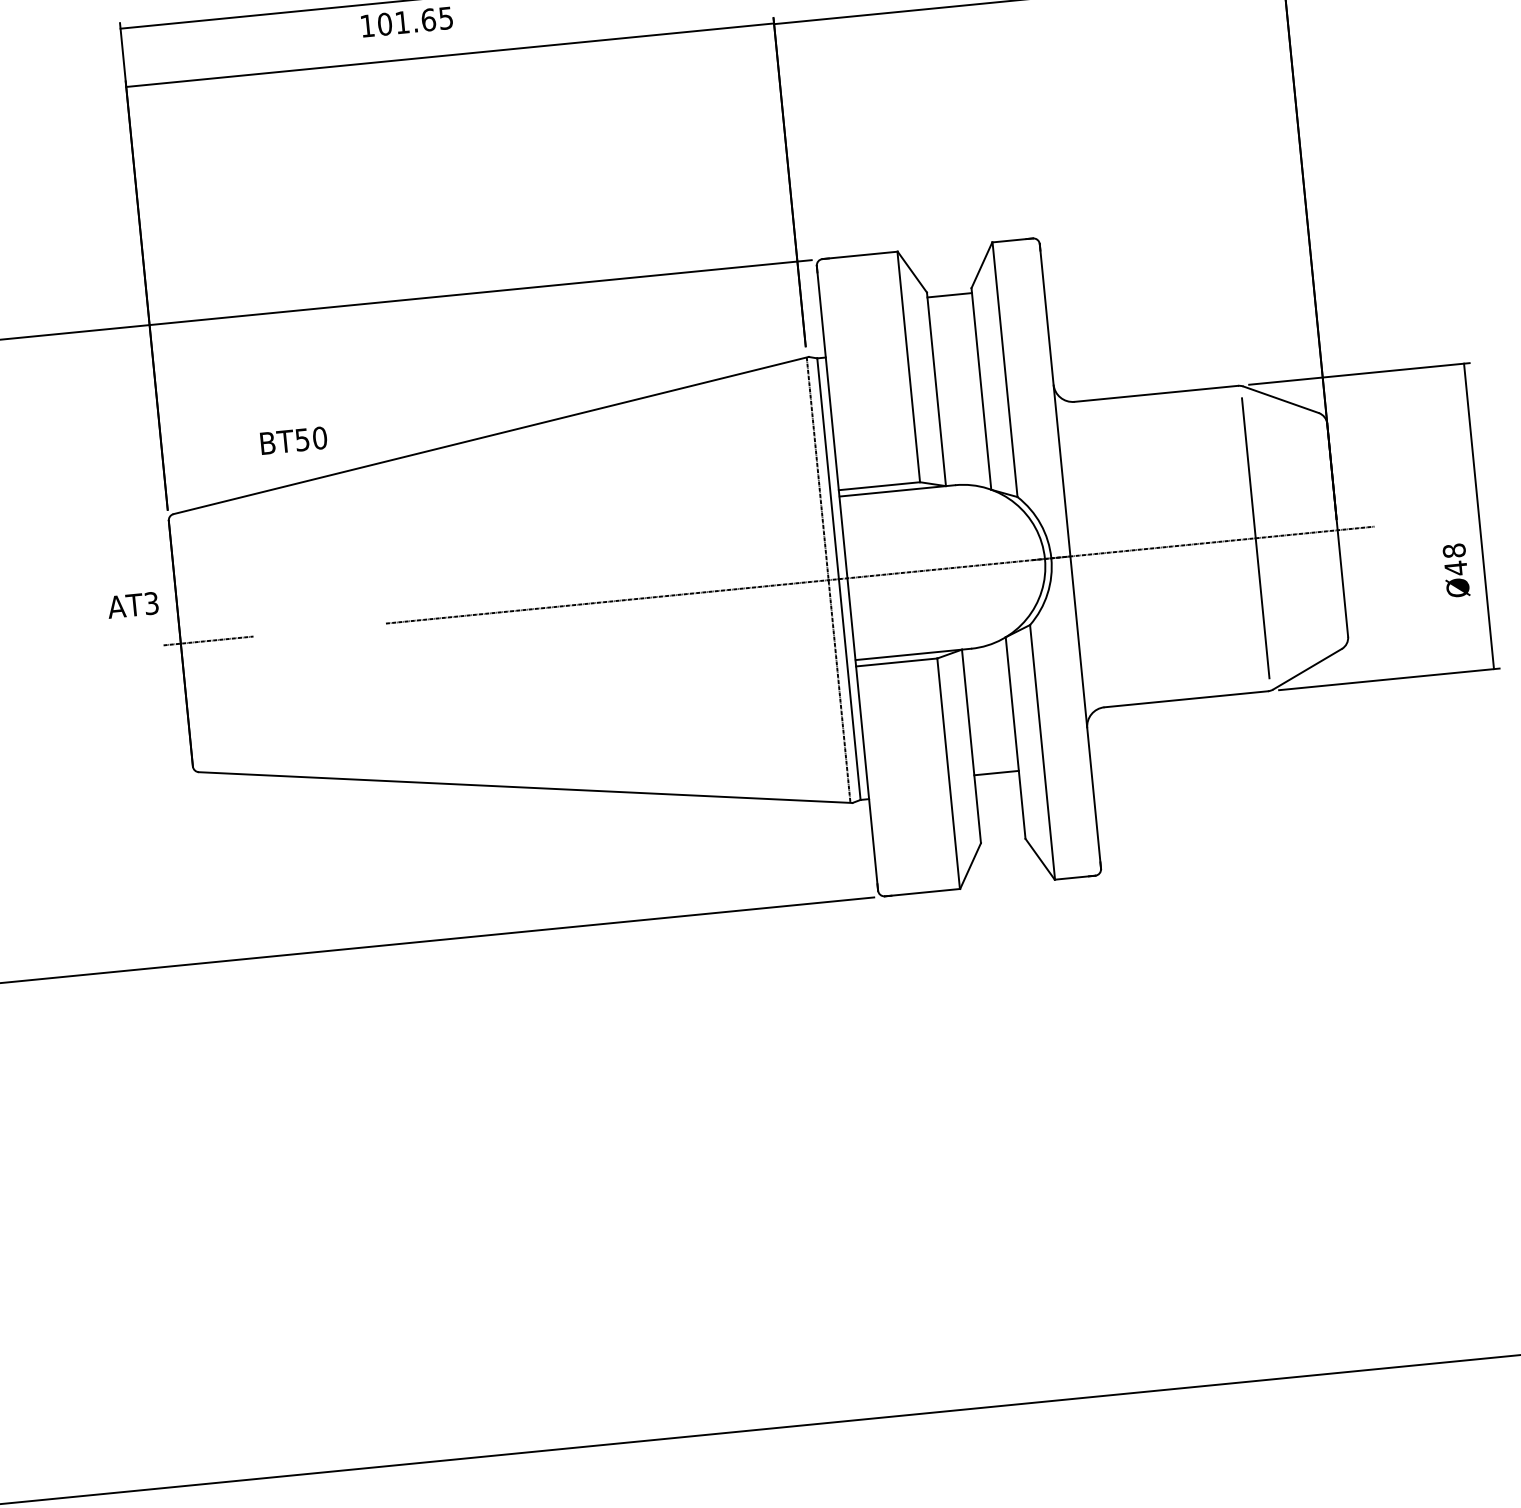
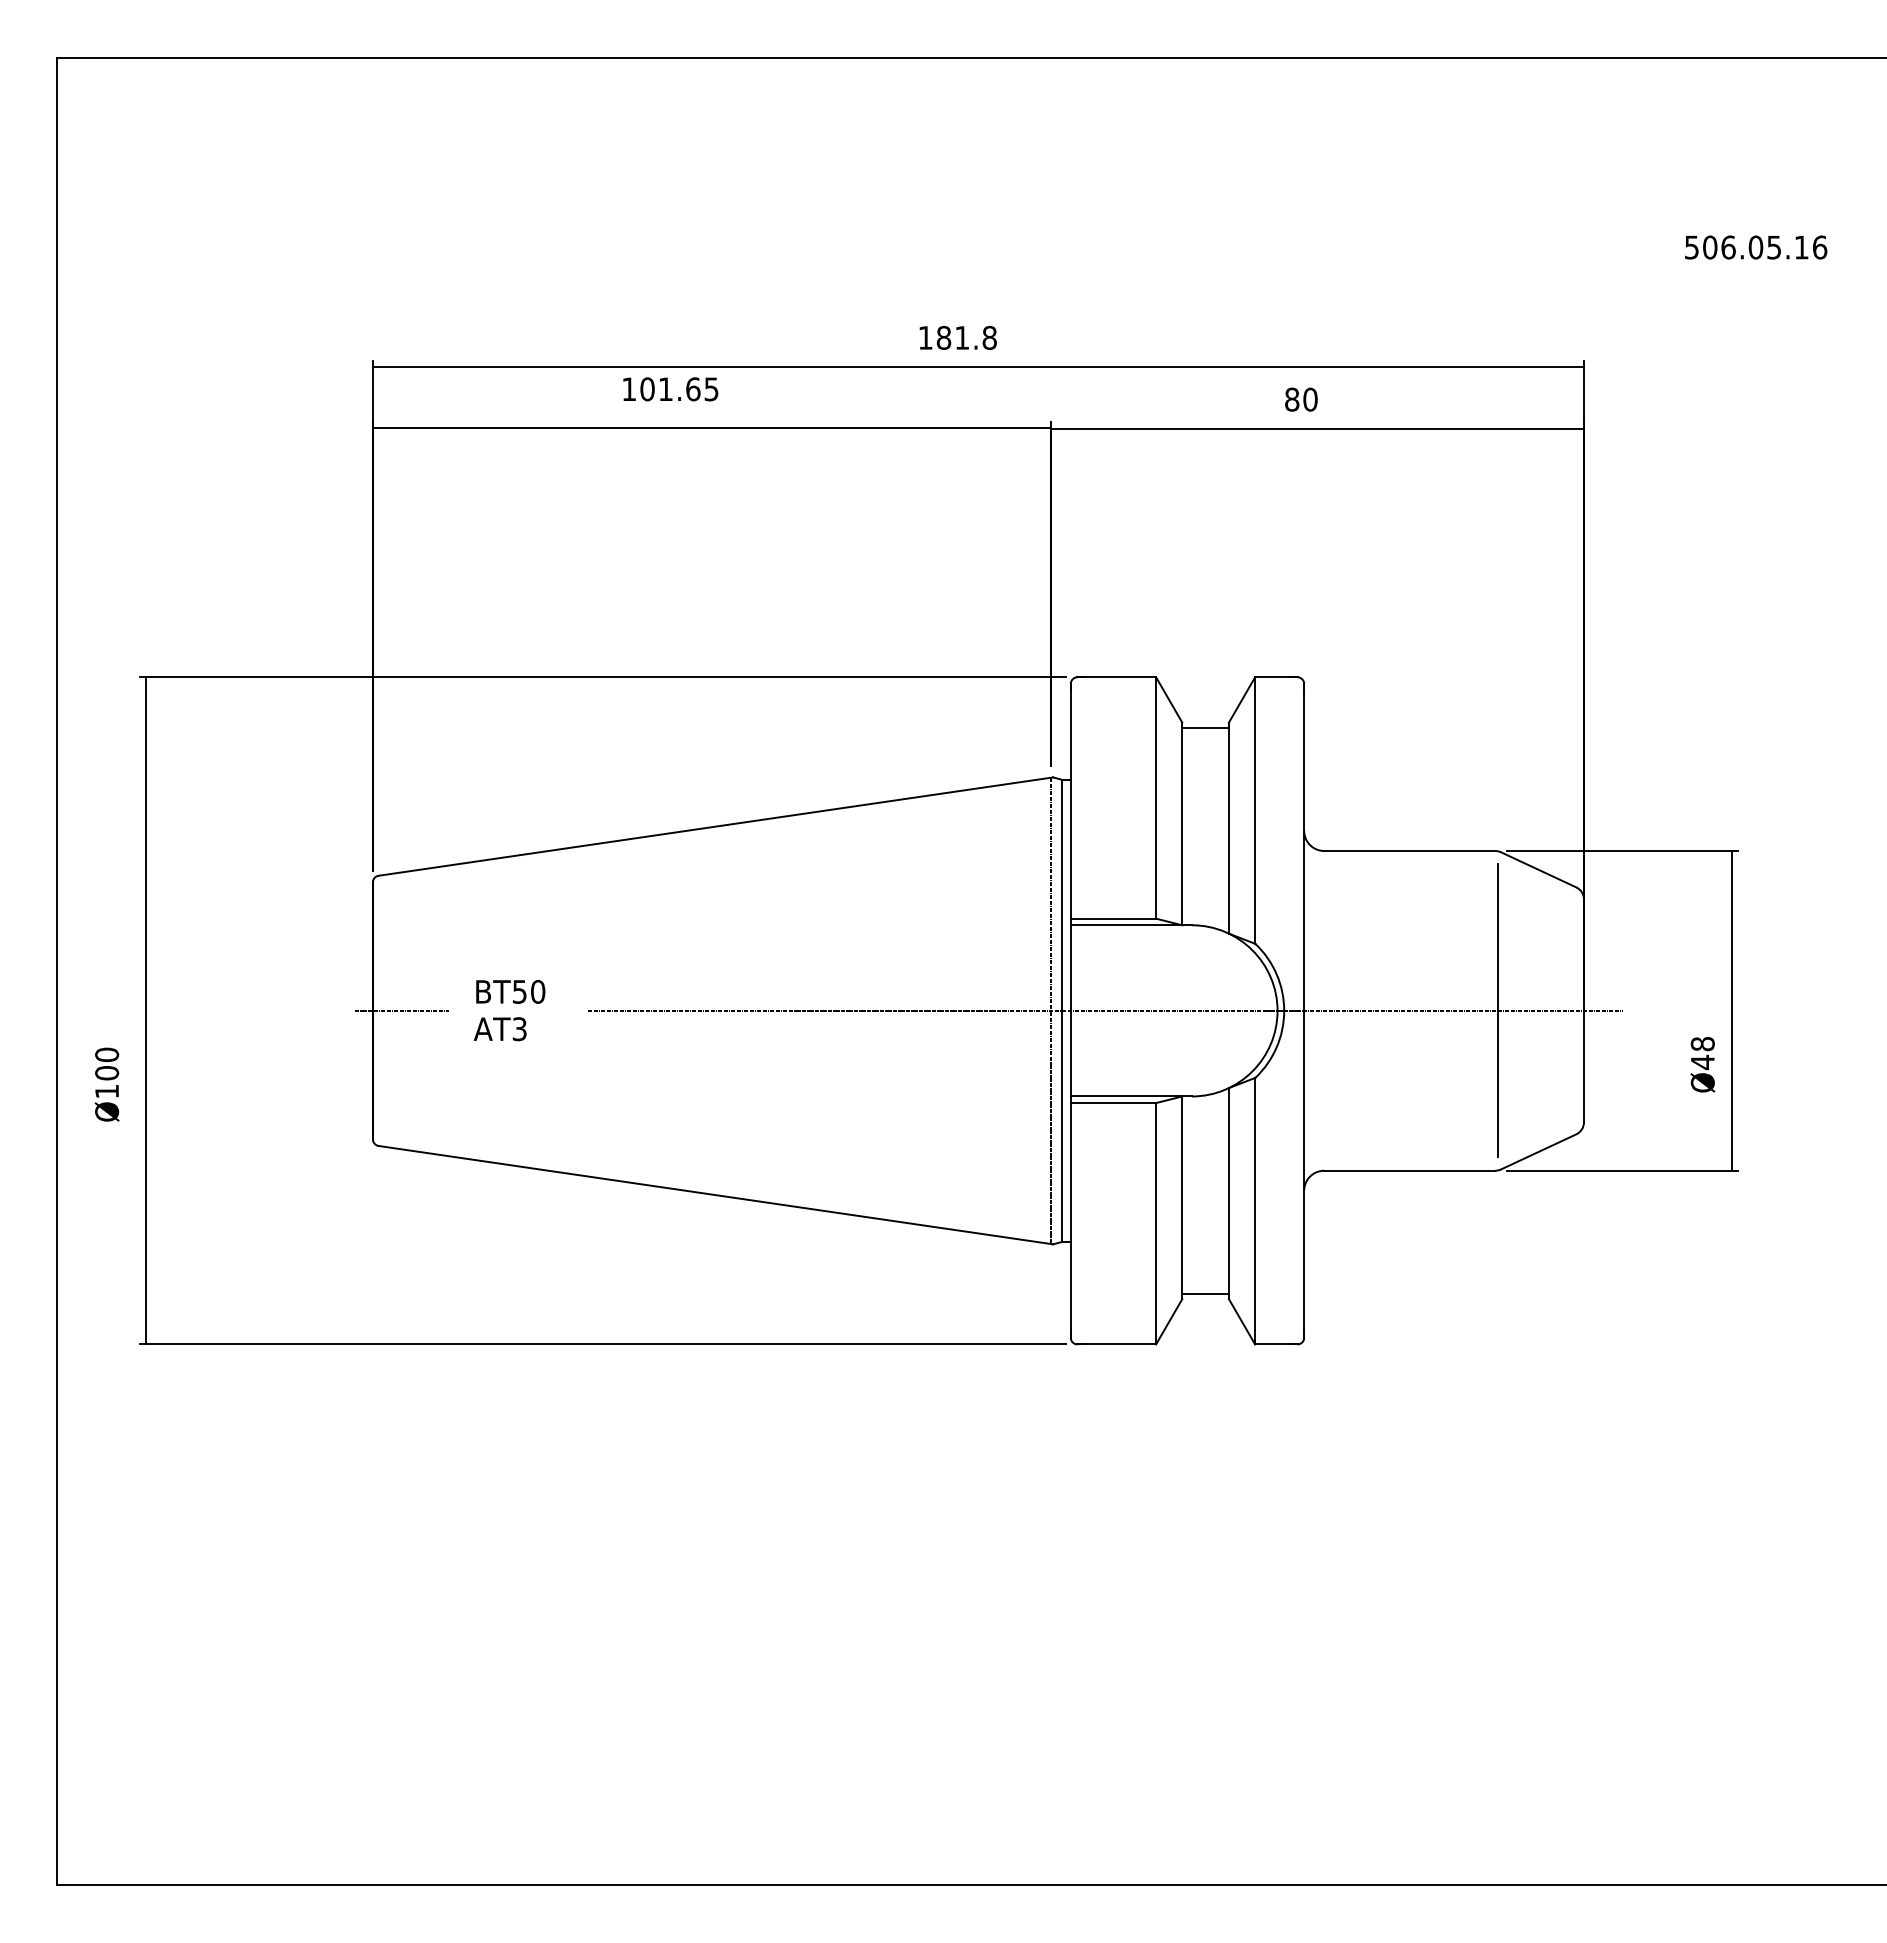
text: (293, 440) -> (510, 991), moved
text: (132, 605) -> (499, 1029), moved
line: (996, 772) -> (1205, 1293), moved

